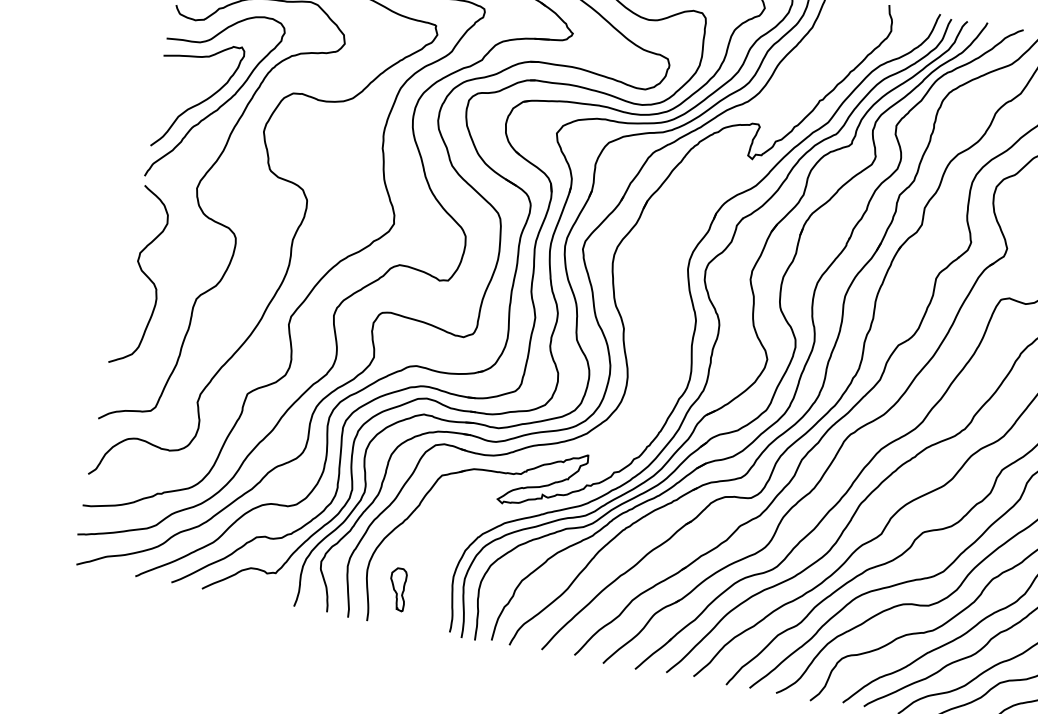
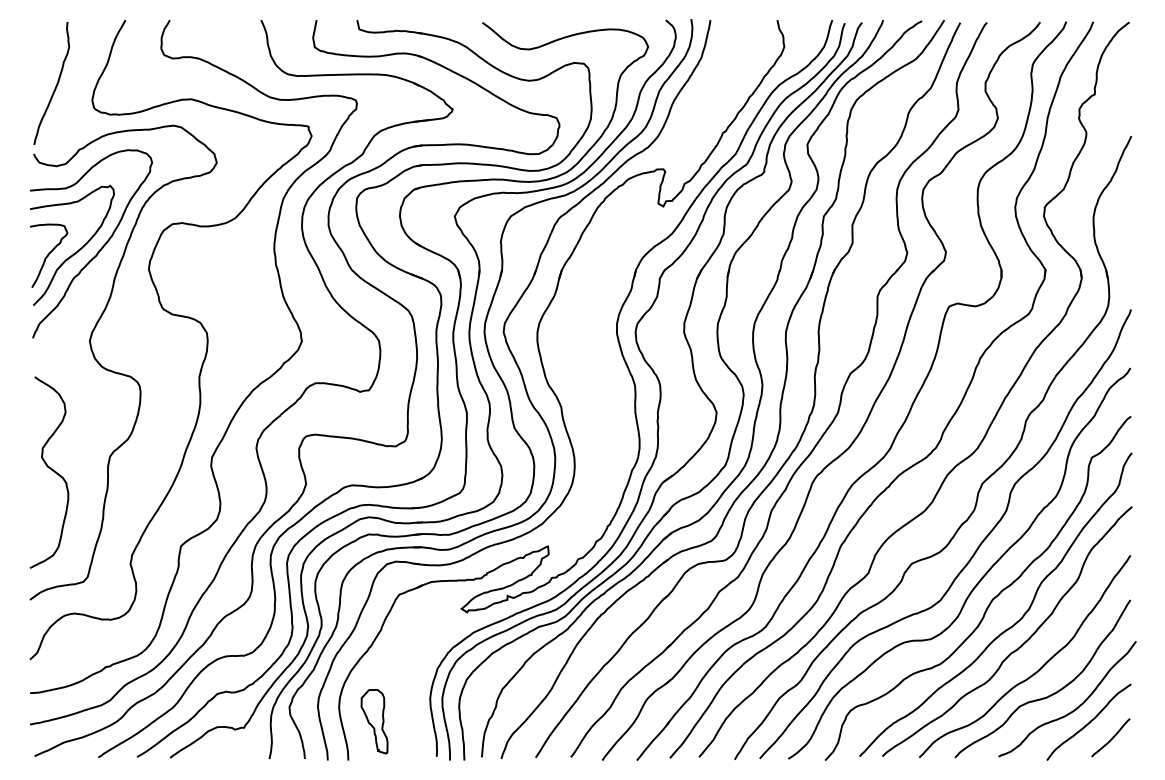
curve: (173, 102) -> (49, 255), added
curve: (144, 275) -> (51, 470), moved
part: (397, 589) -> (374, 721), size x1.43

